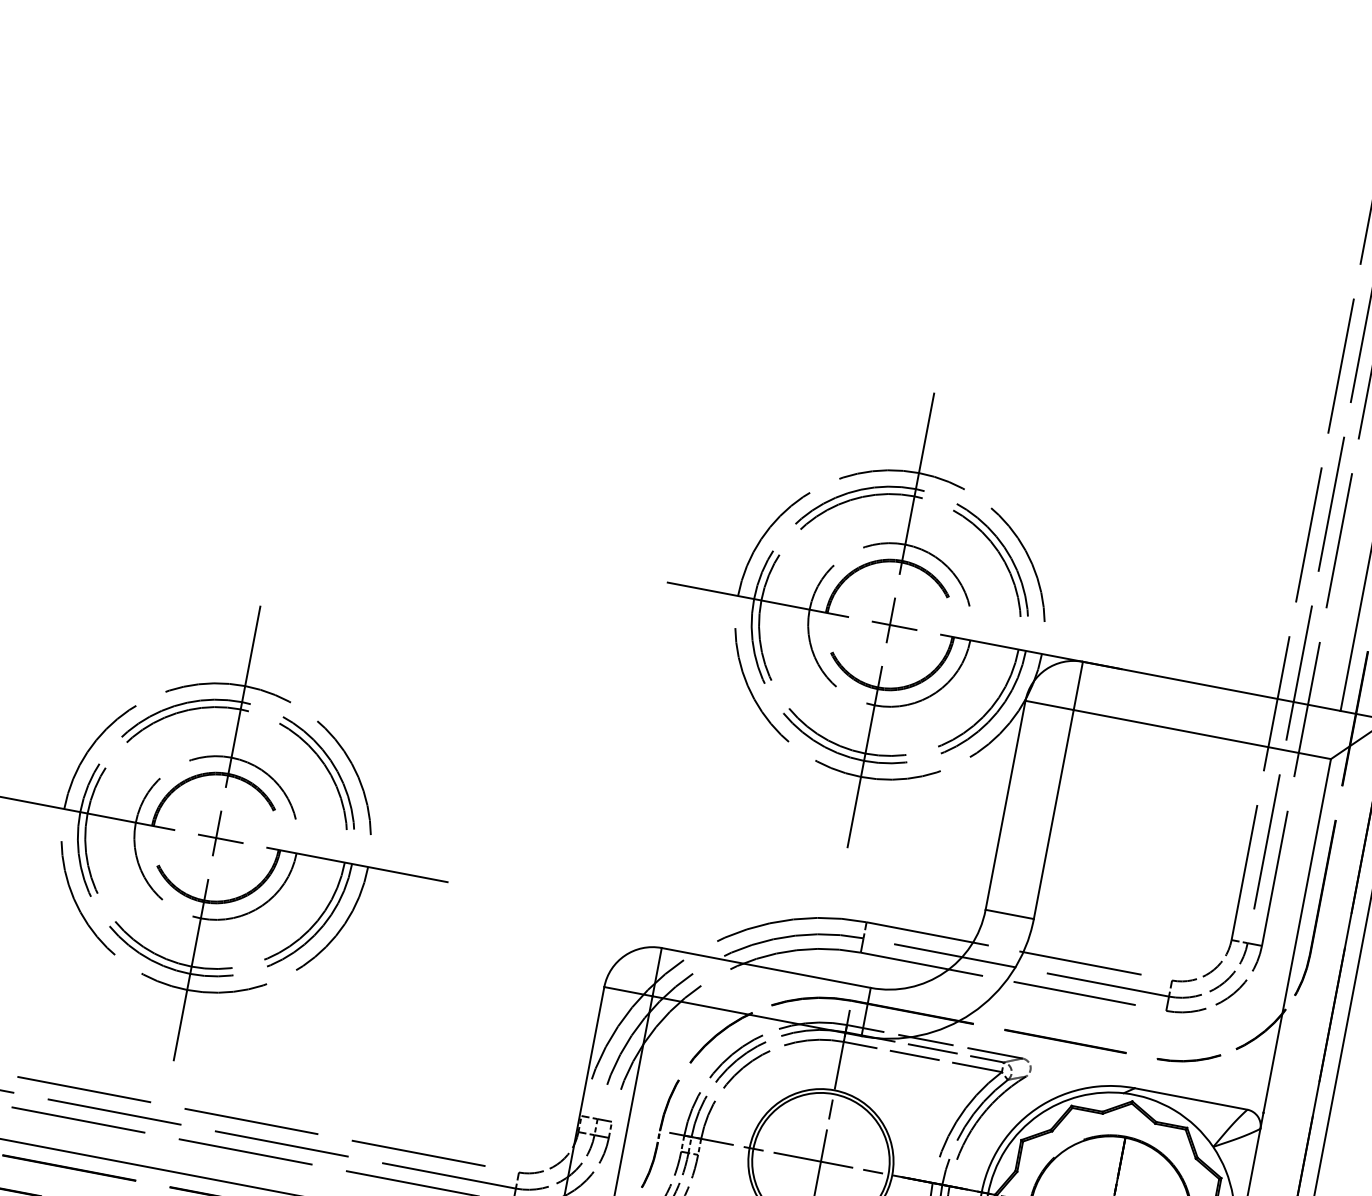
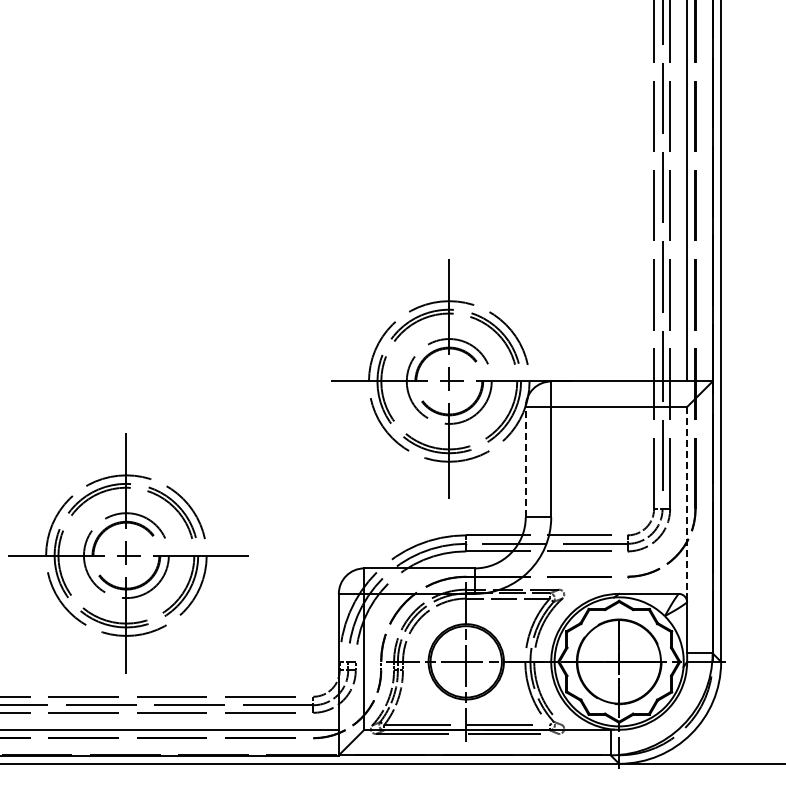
line: (1005, 803) -> (525, 461), solid -> dashed
line: (1297, 936) -> (687, 500), solid -> dashed

